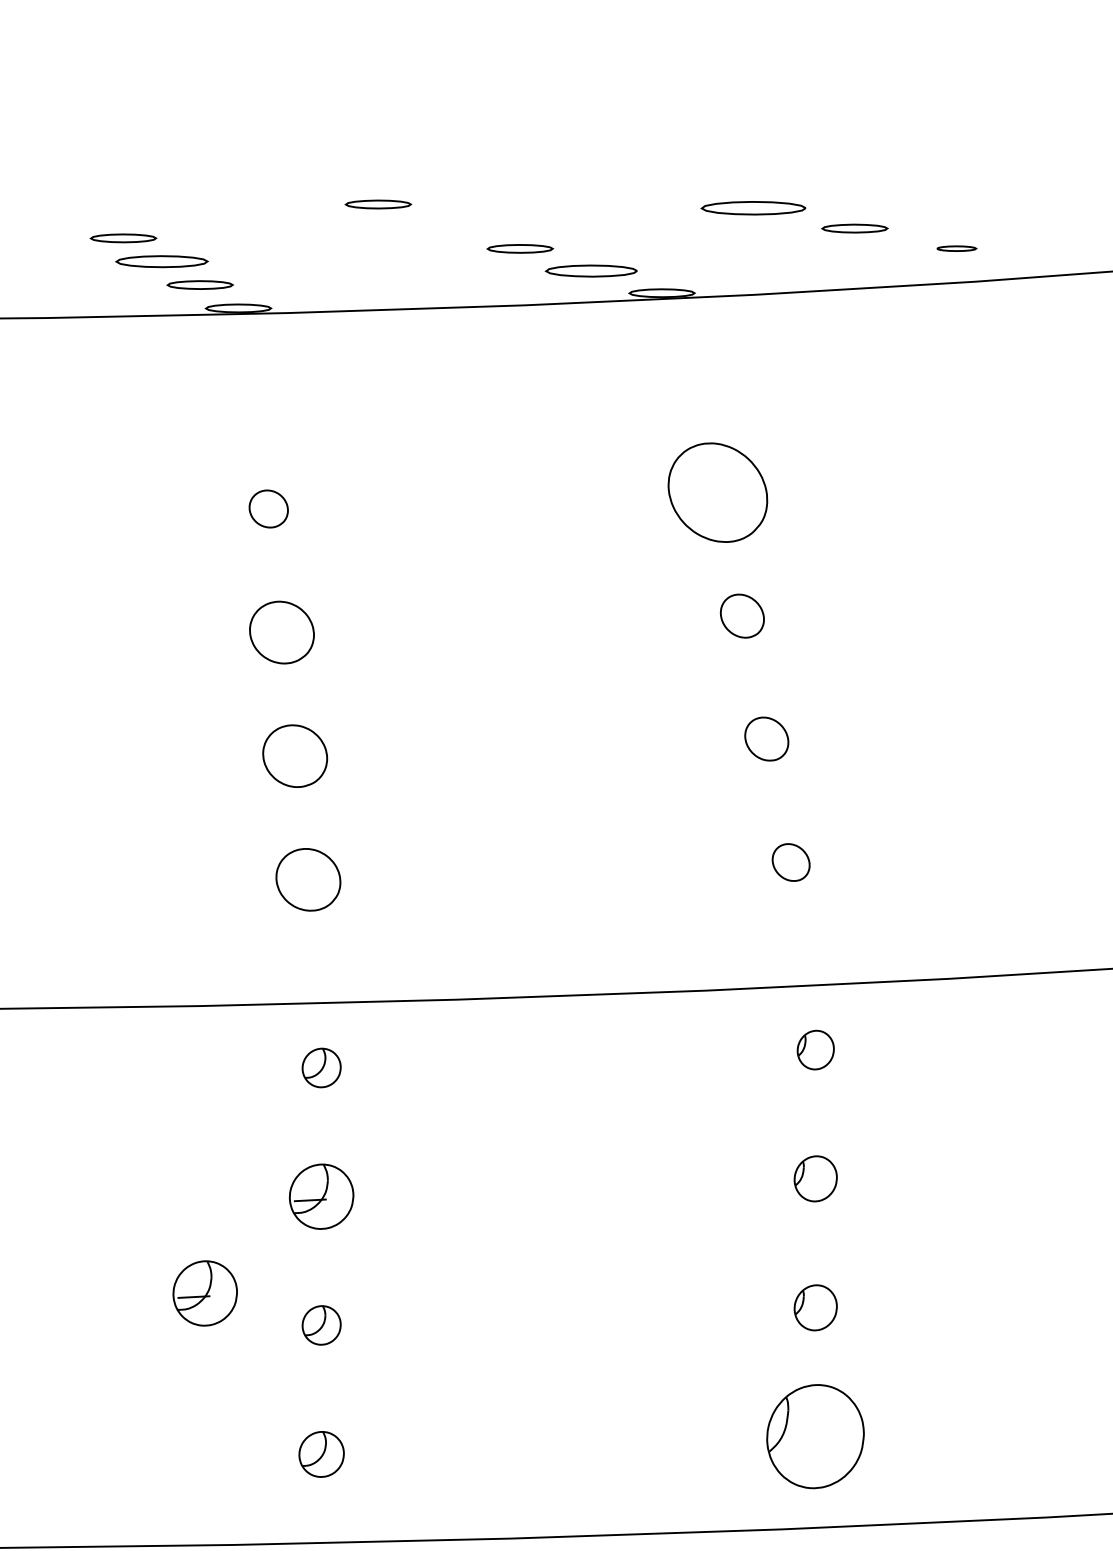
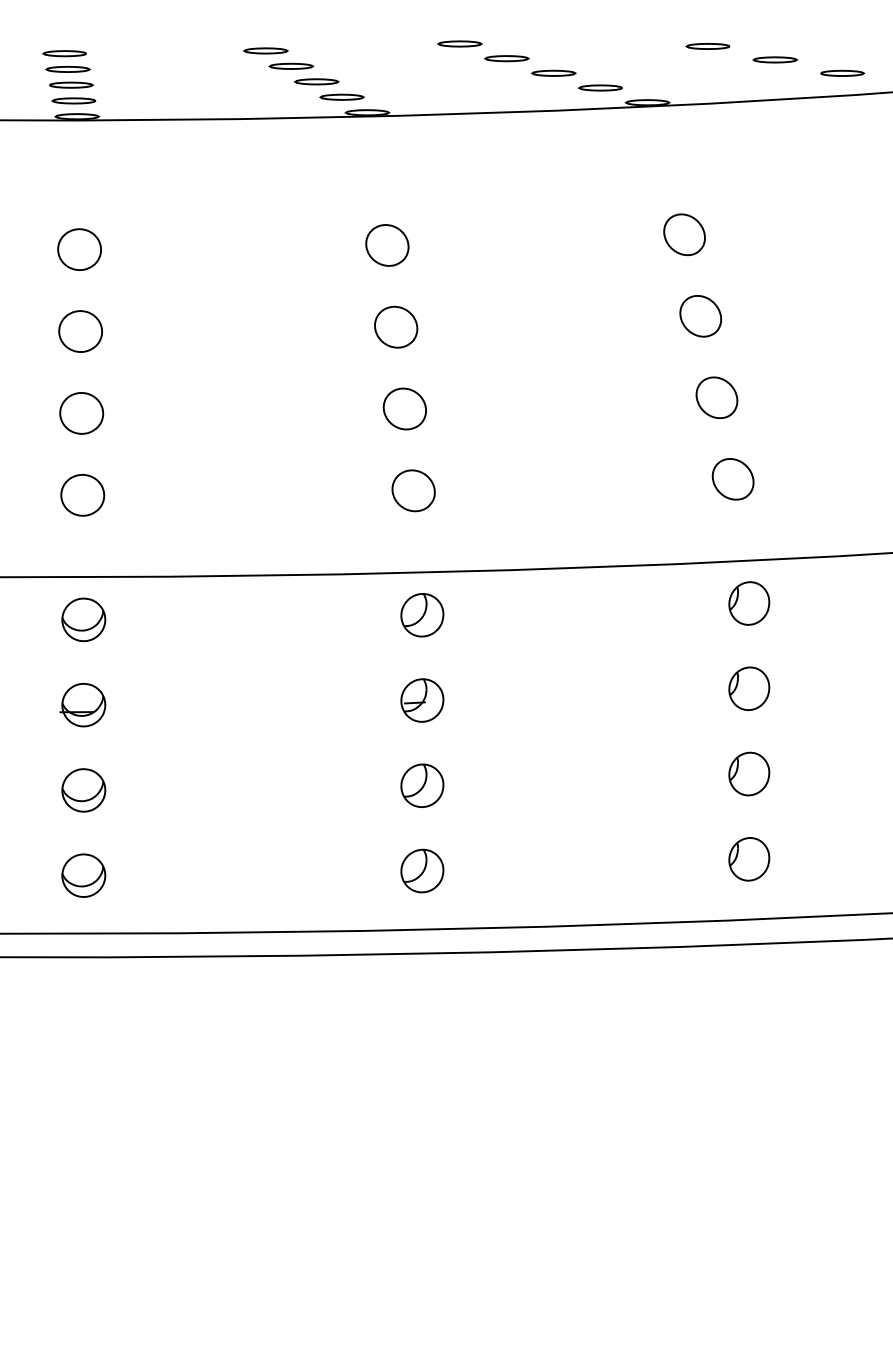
part: (752, 208) -> (707, 46), size x0.62
part: (84, 214) -> (265, 50), added
part: (448, 226) -> (506, 58), added
part: (956, 247) -> (842, 72), size x1.67
part: (161, 261) -> (316, 81), size x0.71
part: (589, 270) -> (599, 87), size x0.71
part: (717, 492) -> (684, 234), size x0.62
part: (268, 509) -> (387, 245), size x1.67
part: (741, 616) -> (700, 316), size x1.43
part: (766, 738) -> (716, 397), size x1.43
part: (790, 862) -> (732, 479), size x1.67
part: (815, 1050) -> (749, 603), size x1.67
part: (321, 1068) -> (422, 615), size x1.67
part: (815, 1178) -> (749, 688), size x1.43
part: (205, 1293) -> (345, 764), removed
part: (815, 1307) -> (749, 773), size x1.43
part: (321, 1325) -> (422, 785), size x1.67
part: (815, 1436) -> (749, 859), size x0.62
part: (321, 1453) -> (422, 870), size x1.43

